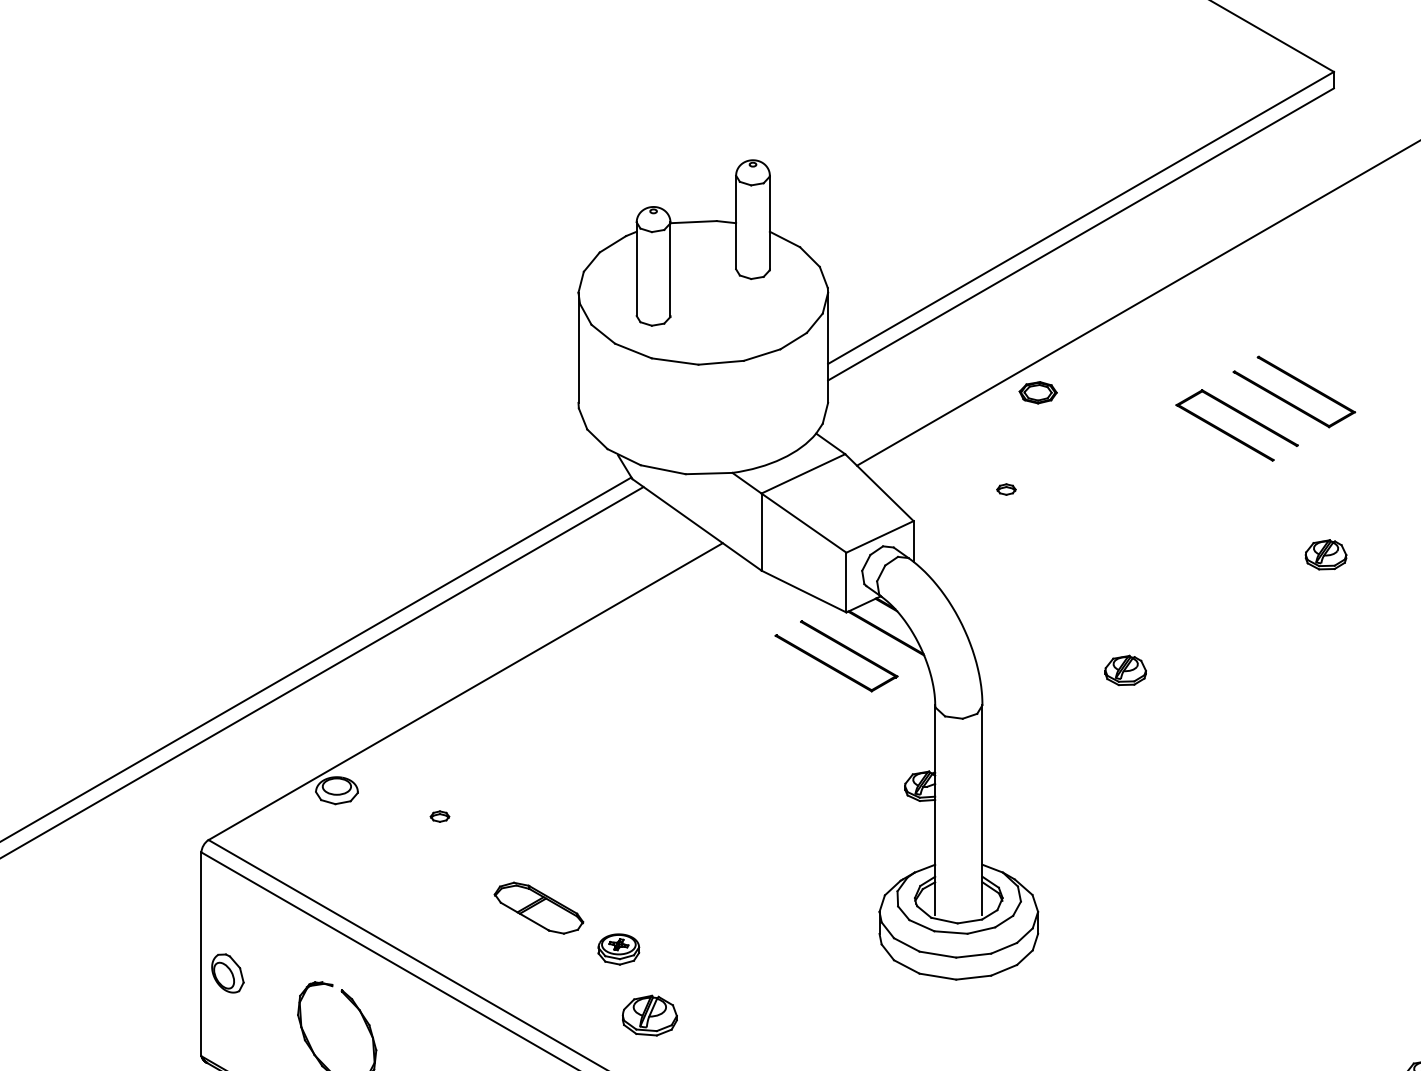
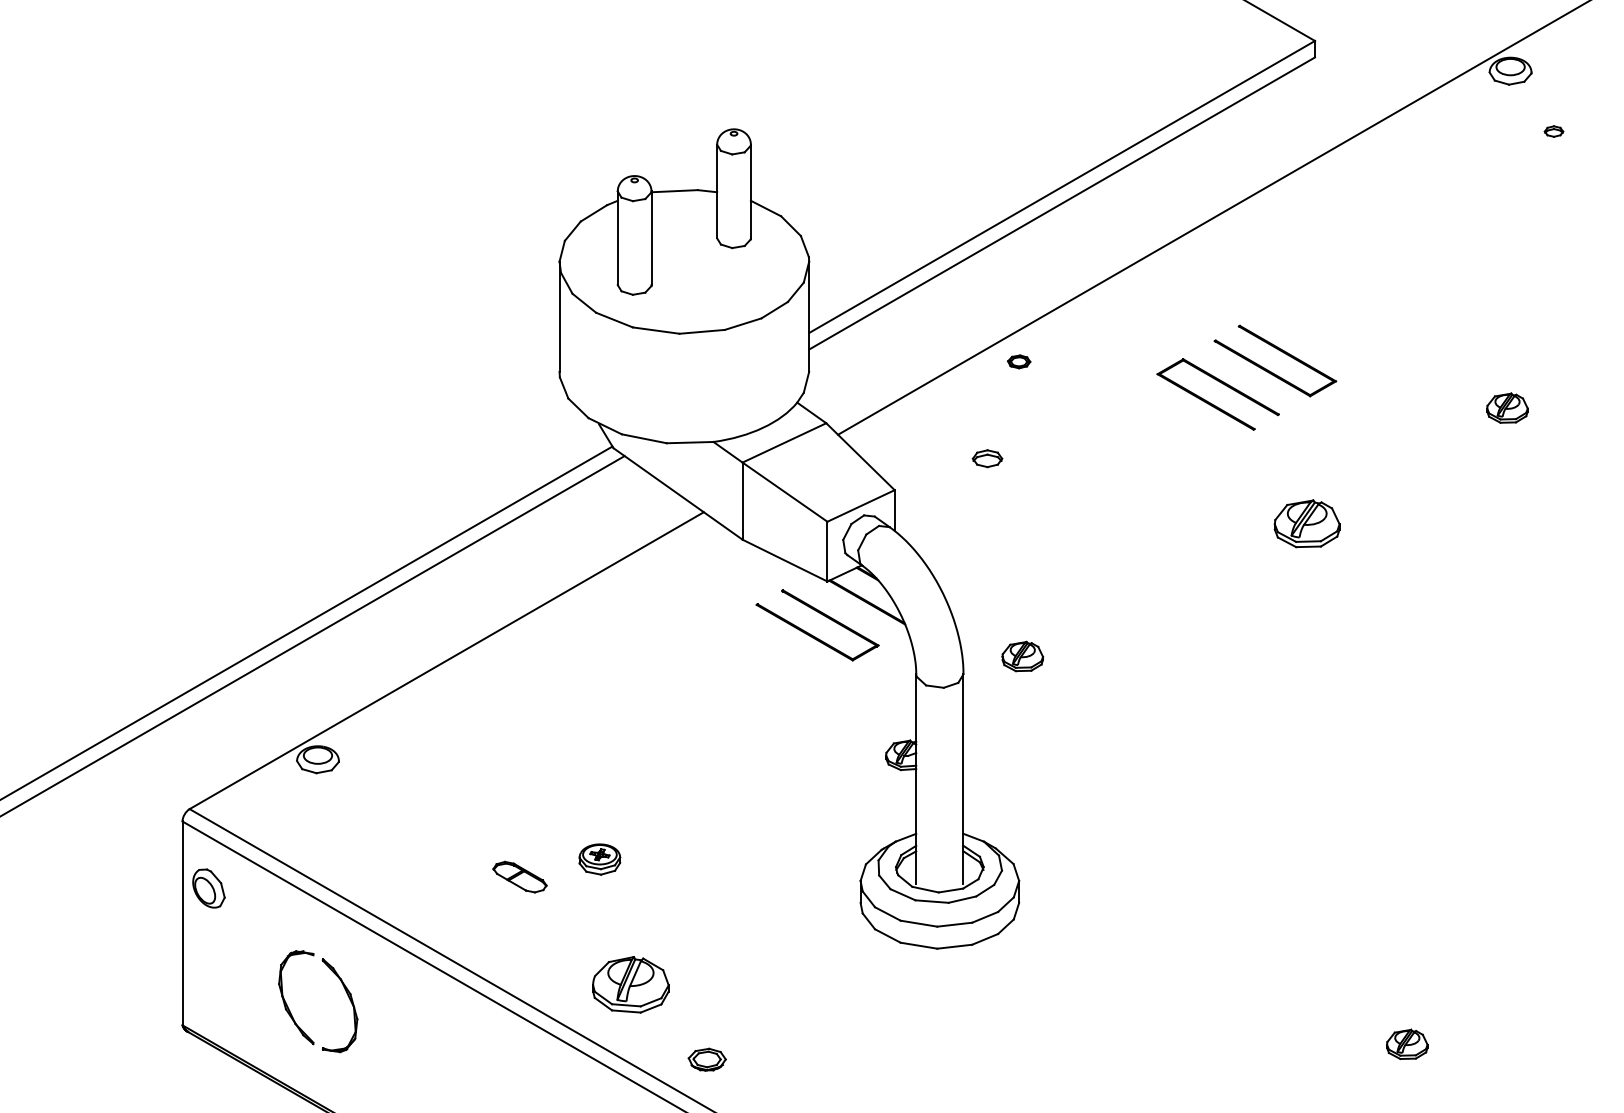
part: (1037, 392) -> (1018, 361), size x0.6
part: (1006, 489) -> (987, 458), size x1.6
part: (1325, 554) -> (1306, 523), size x1.6
part: (1125, 670) -> (1022, 656), moved
part: (439, 816) -> (420, 785), removed
part: (538, 907) -> (519, 876), size x0.6
part: (618, 949) -> (599, 859), moved
part: (227, 973) -> (208, 888), moved
part: (649, 1015) -> (630, 984), size x1.4

